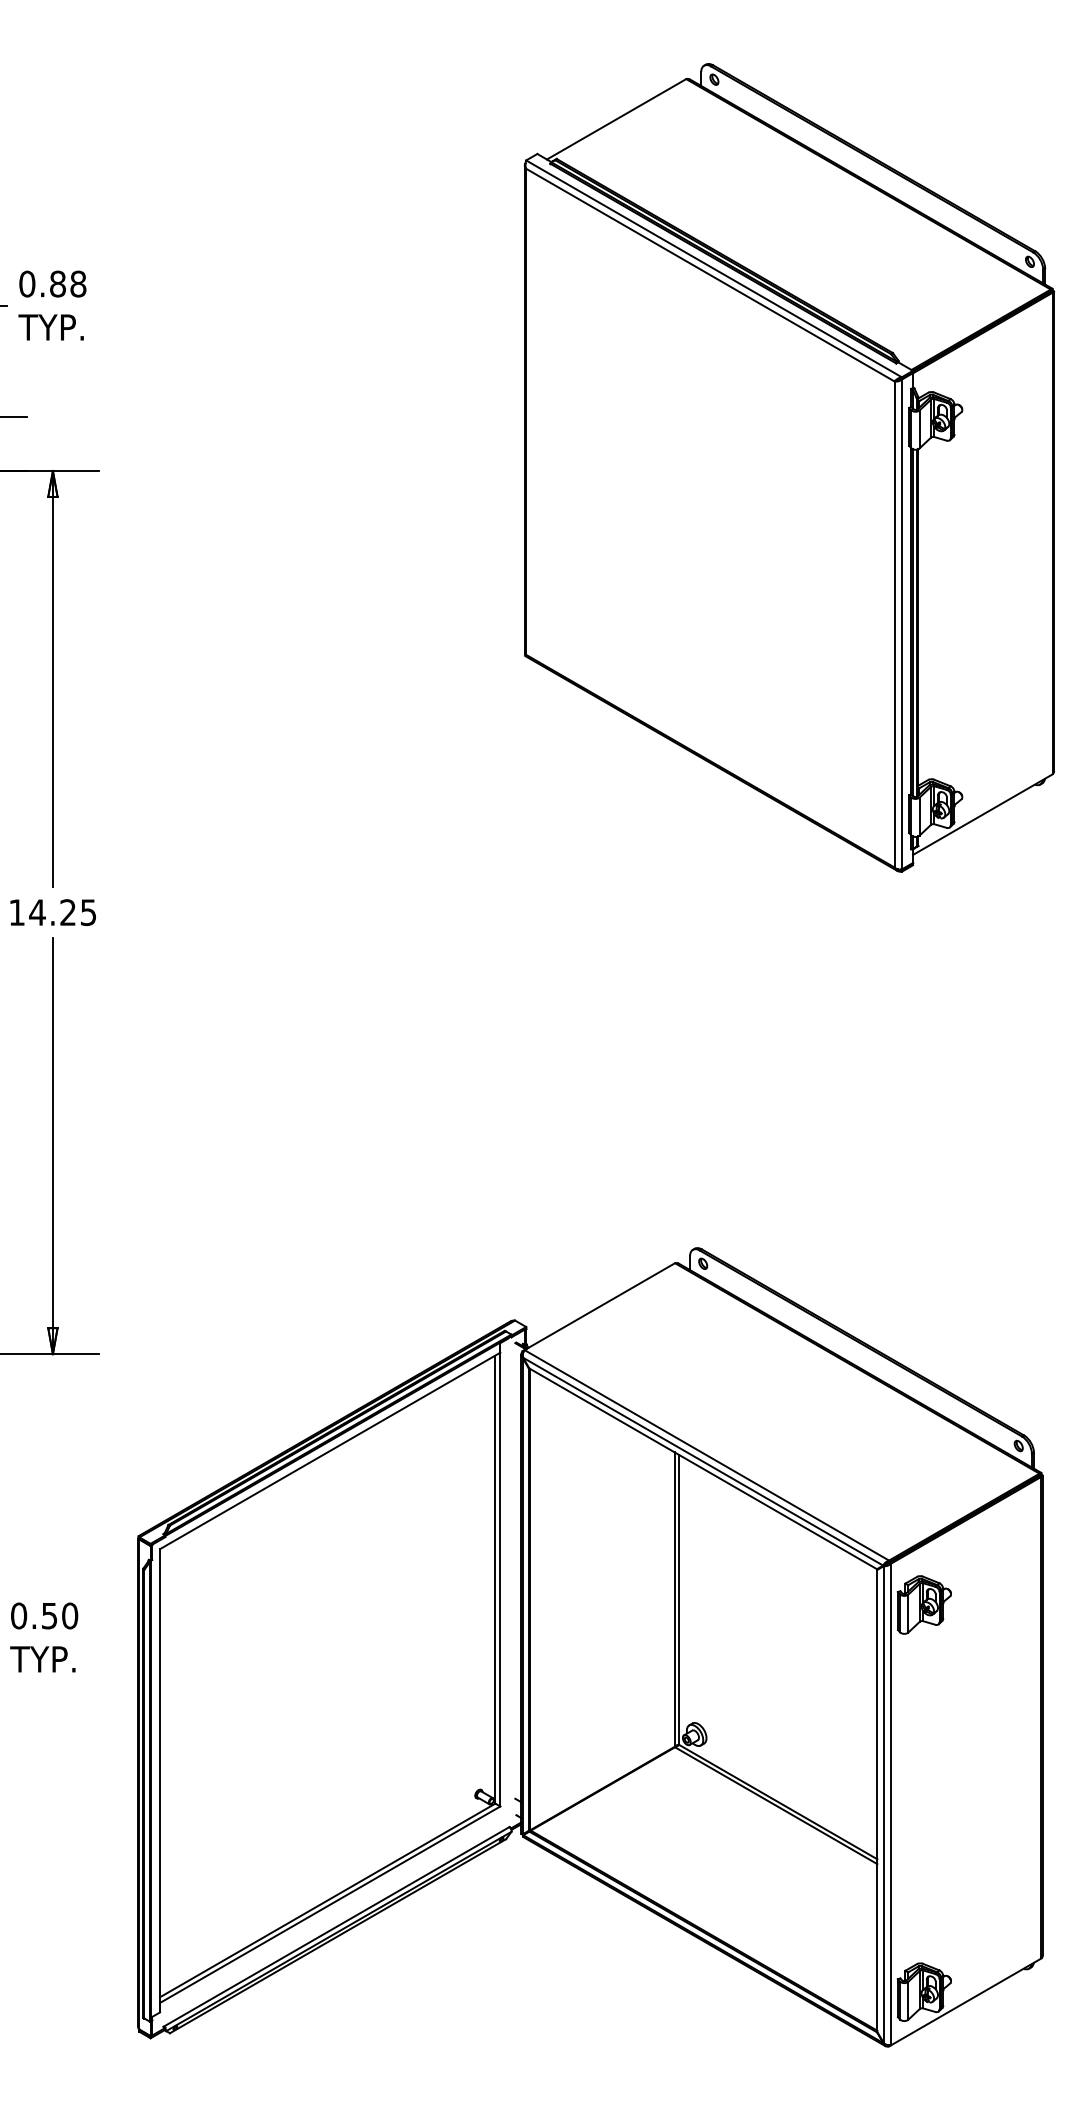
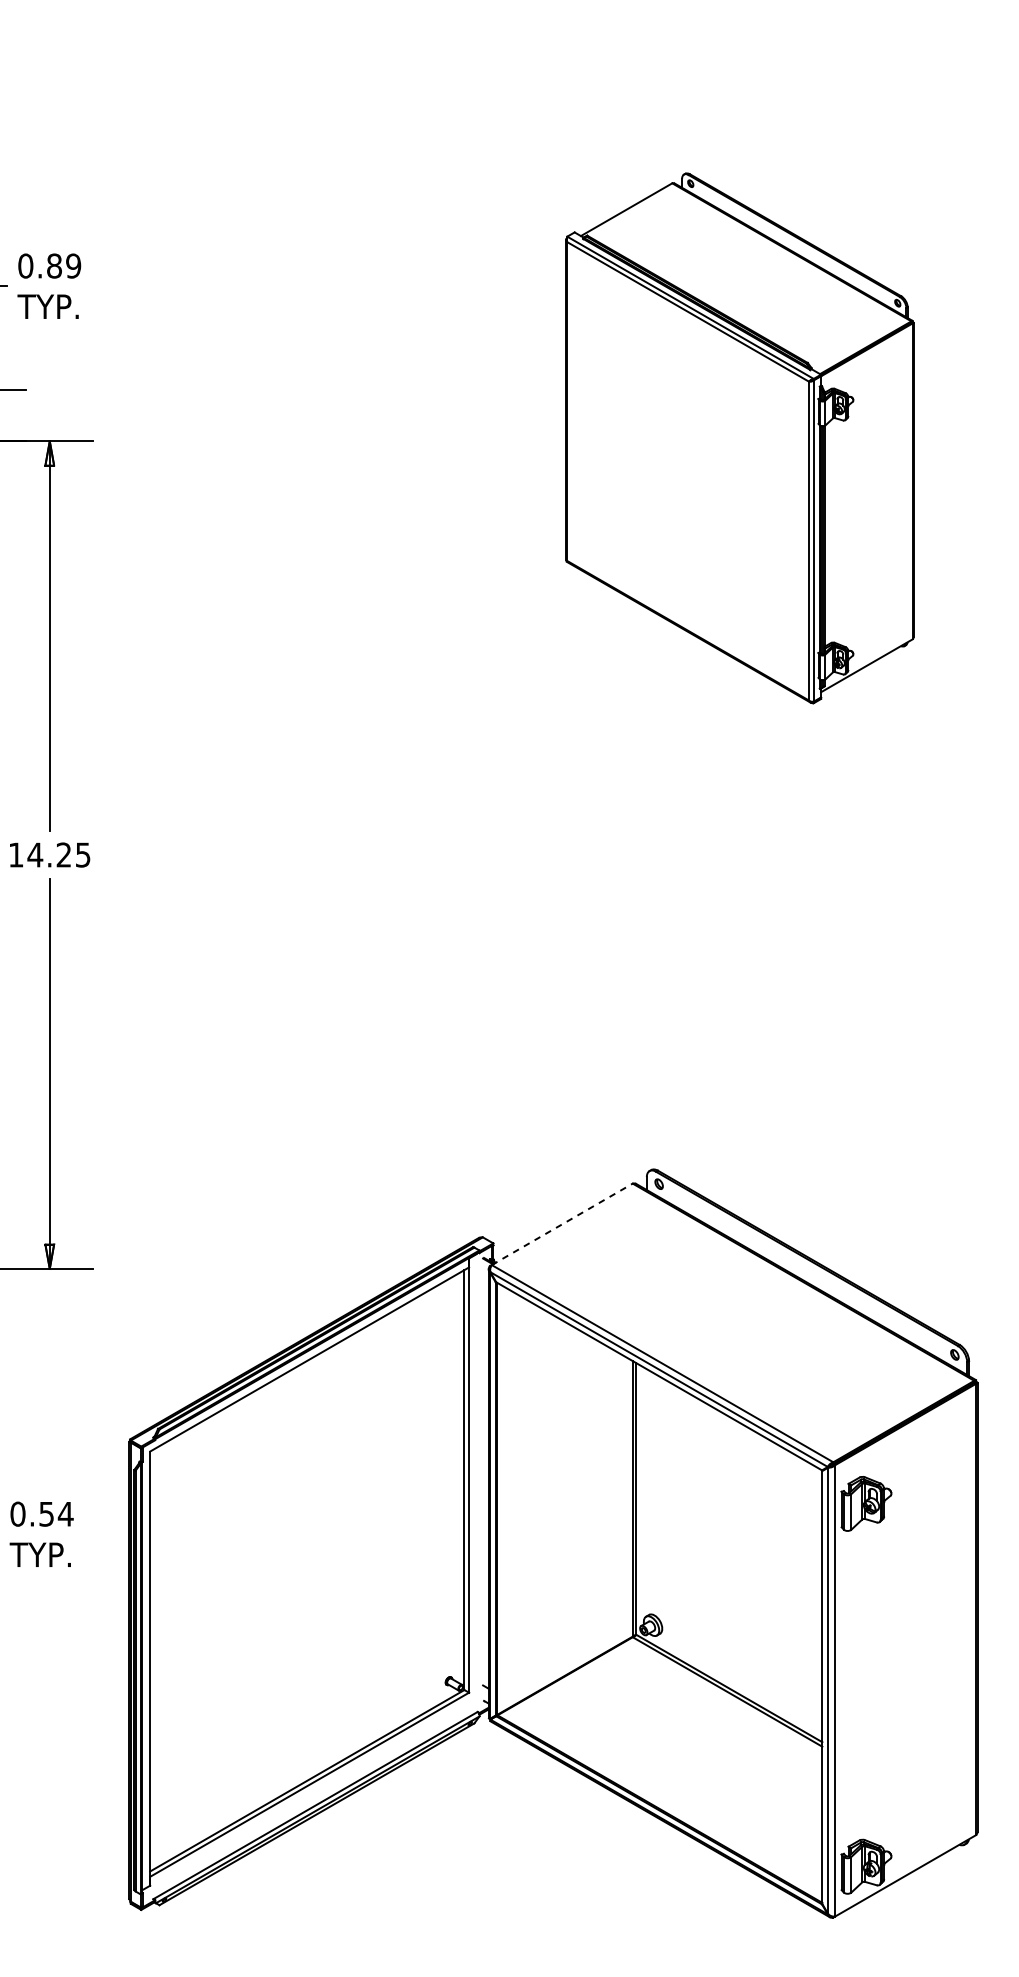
text: (78, 283) -> (73, 265), 0.88 -> 0.89
part: (789, 467) -> (740, 437), size x0.7
line: (599, 1306) -> (561, 1224), solid -> dashed
text: (69, 1615) -> (65, 1513), 0.50 -> 0.54

